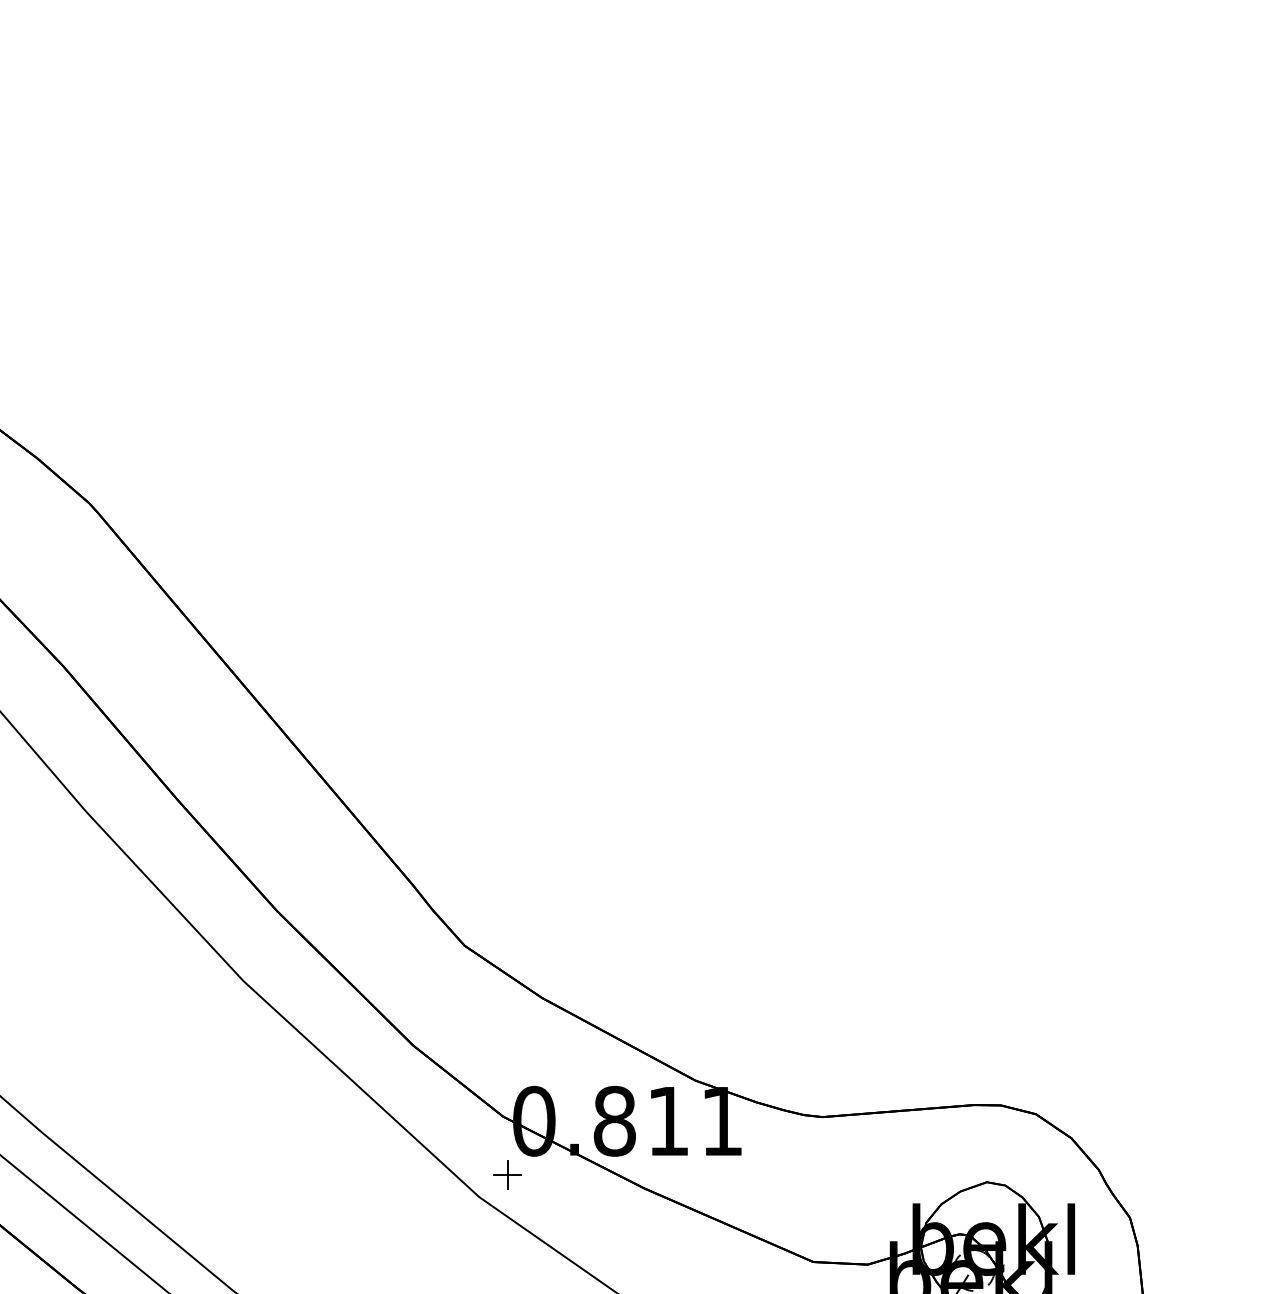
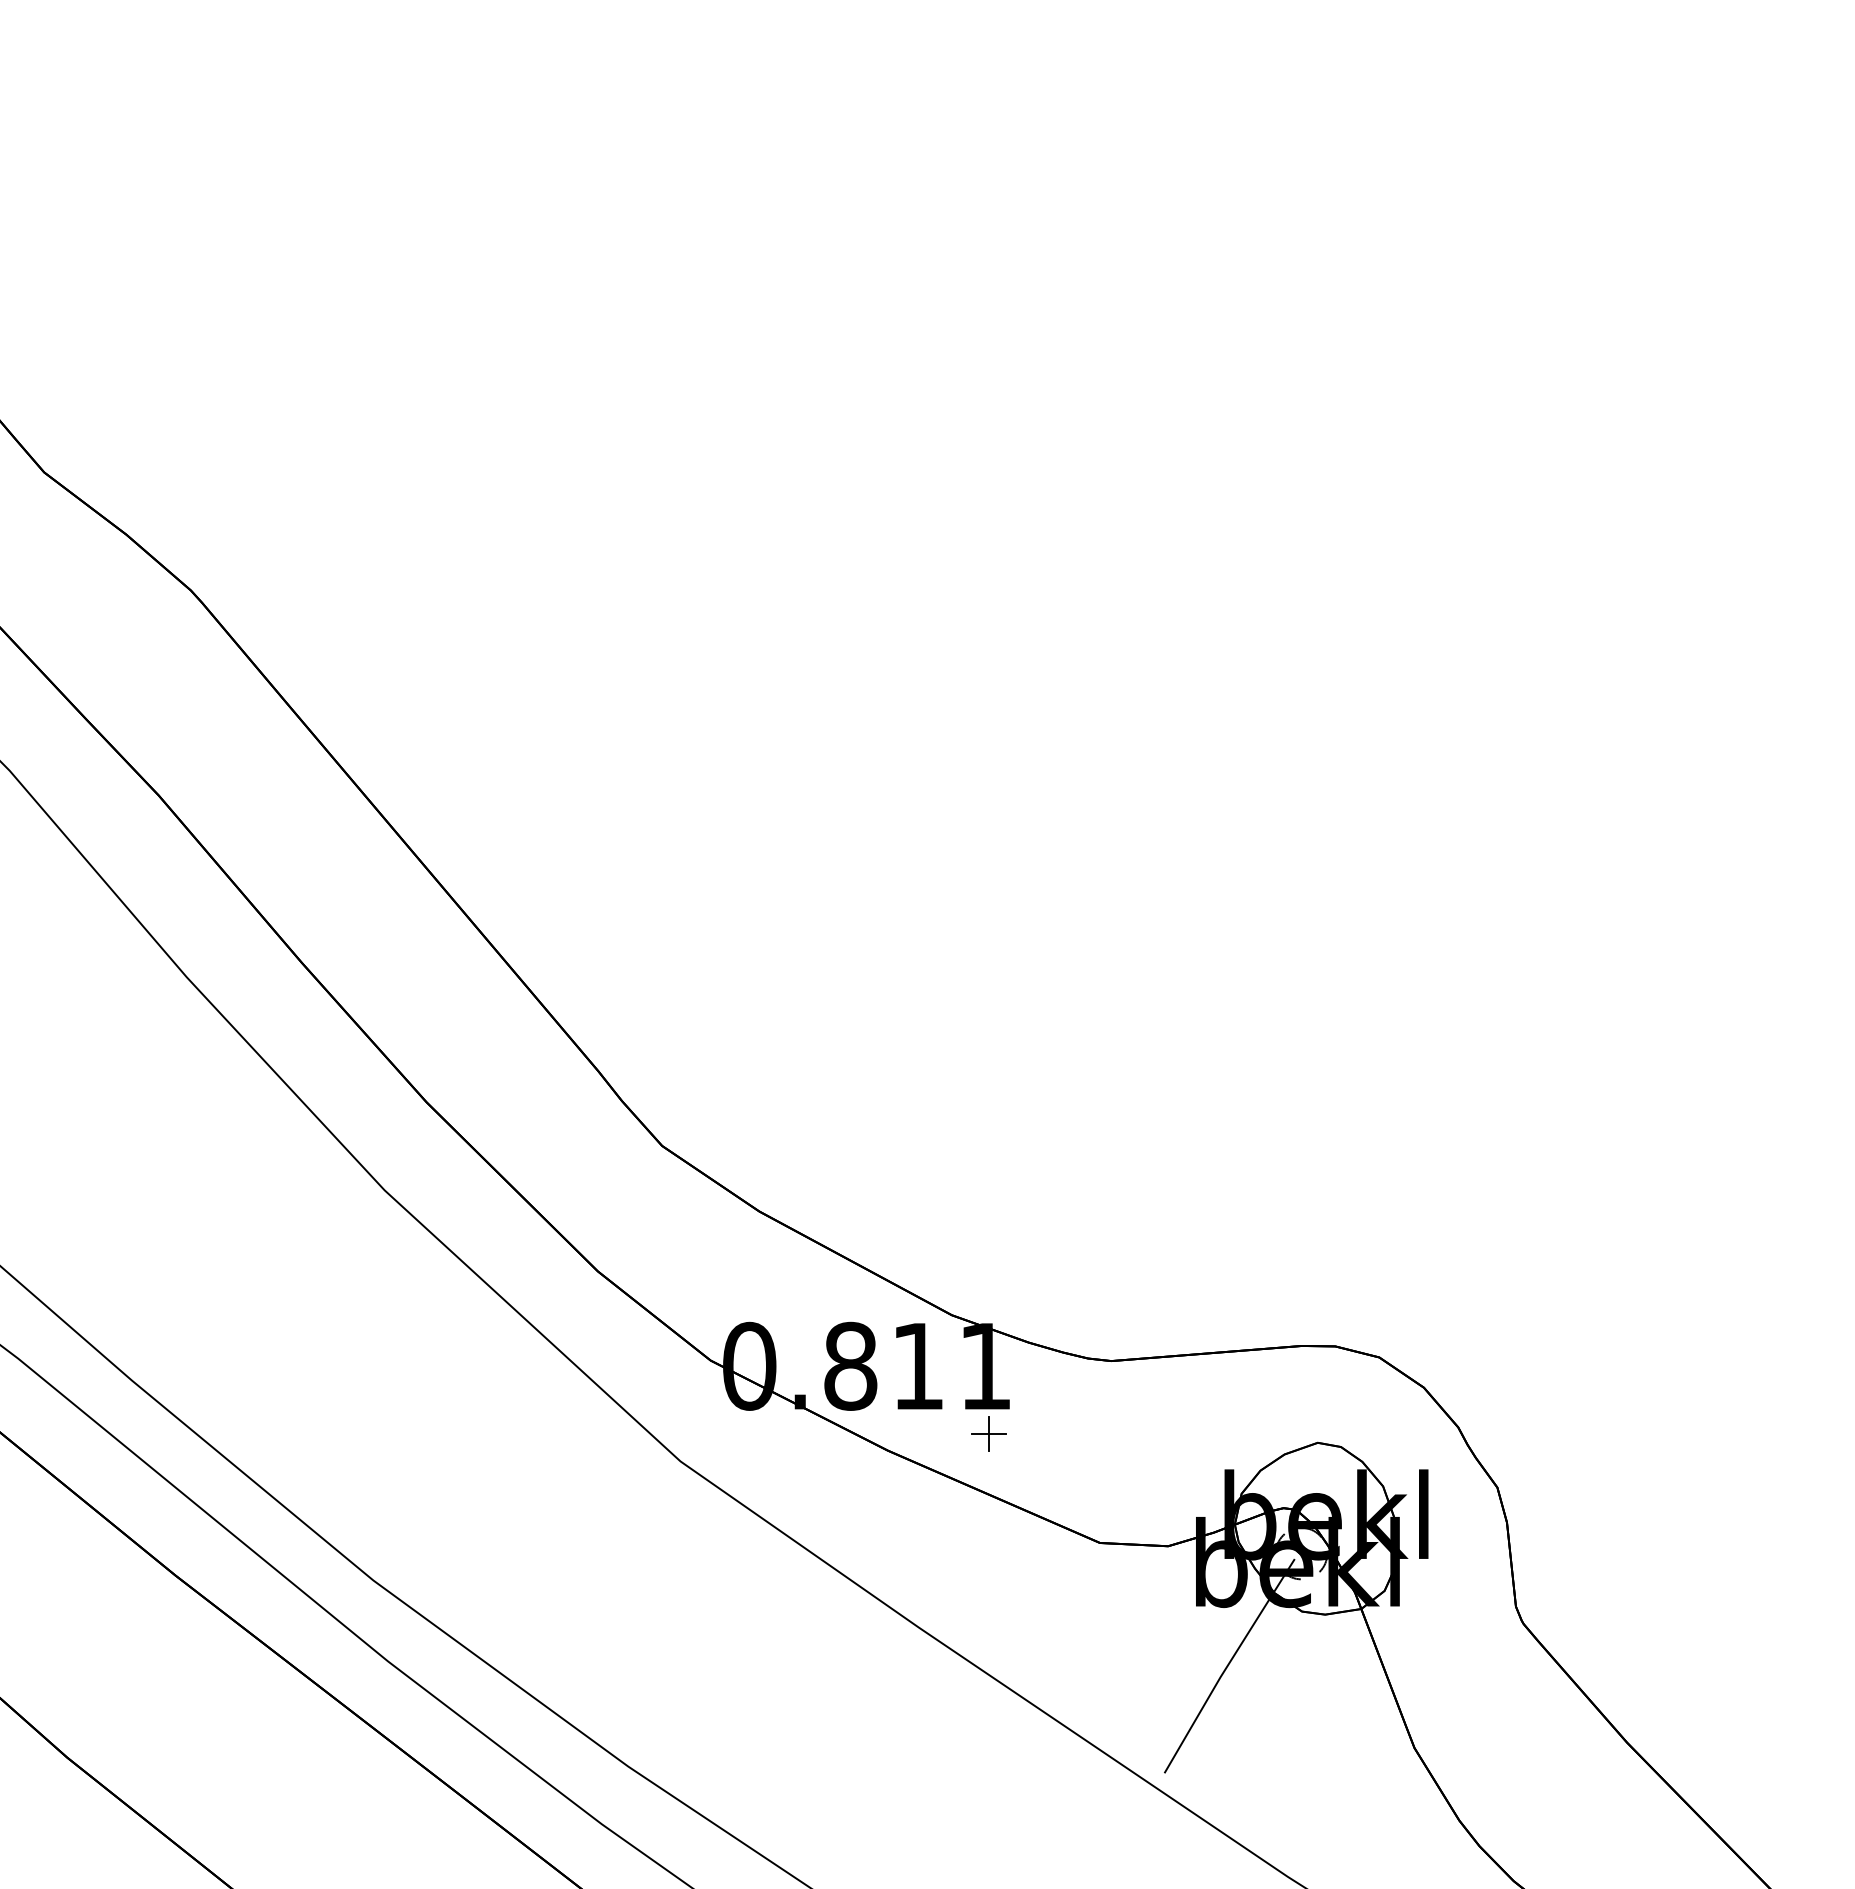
part: (507, 1174) -> (988, 1433), moved

